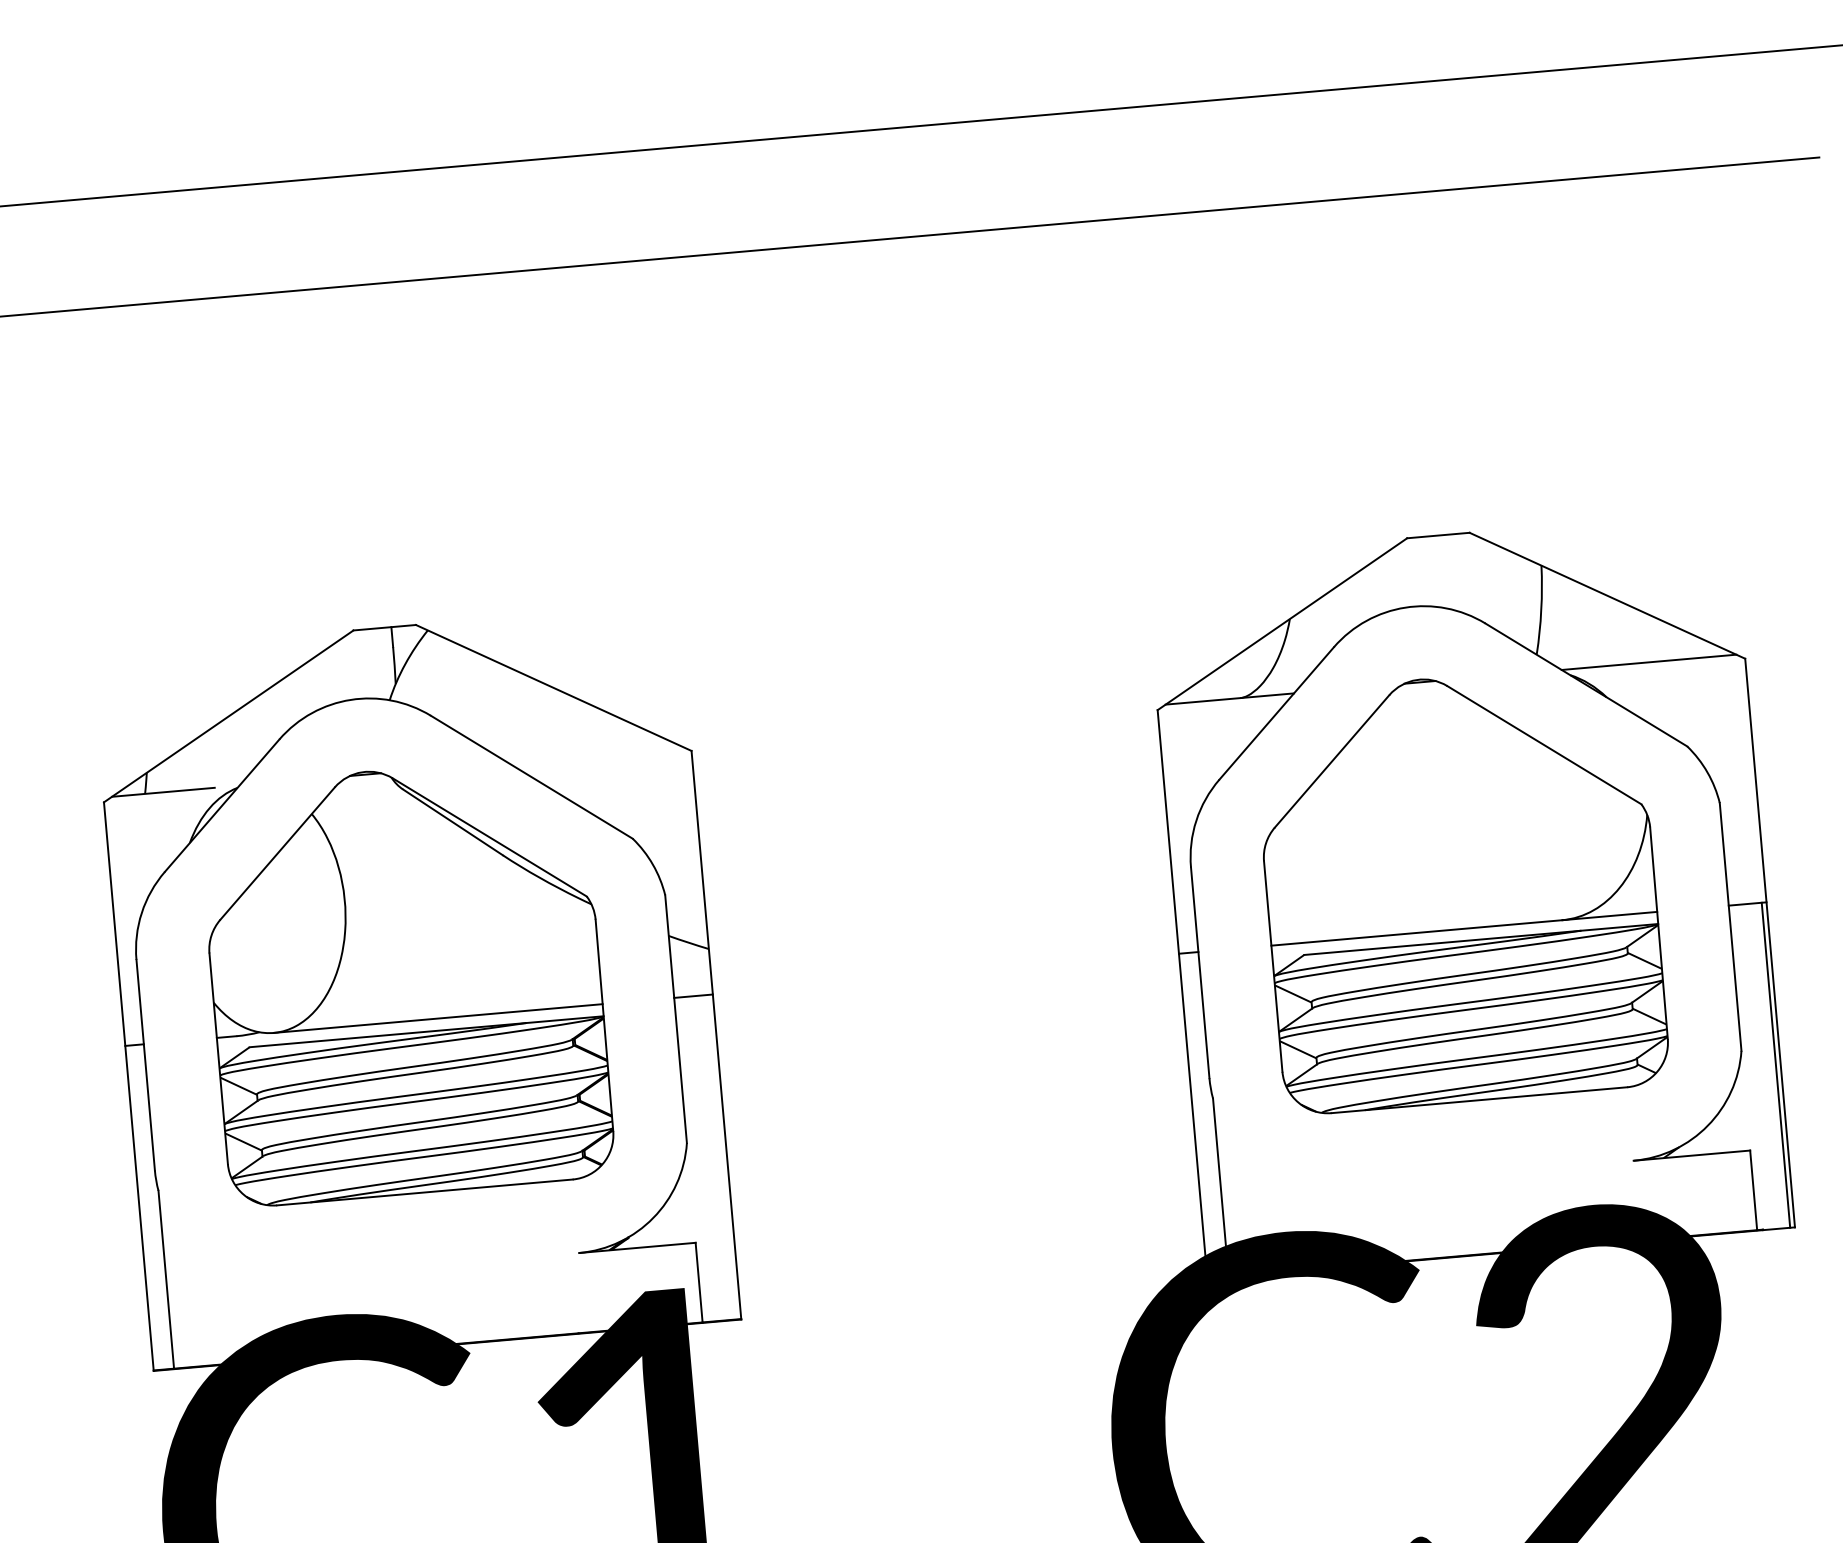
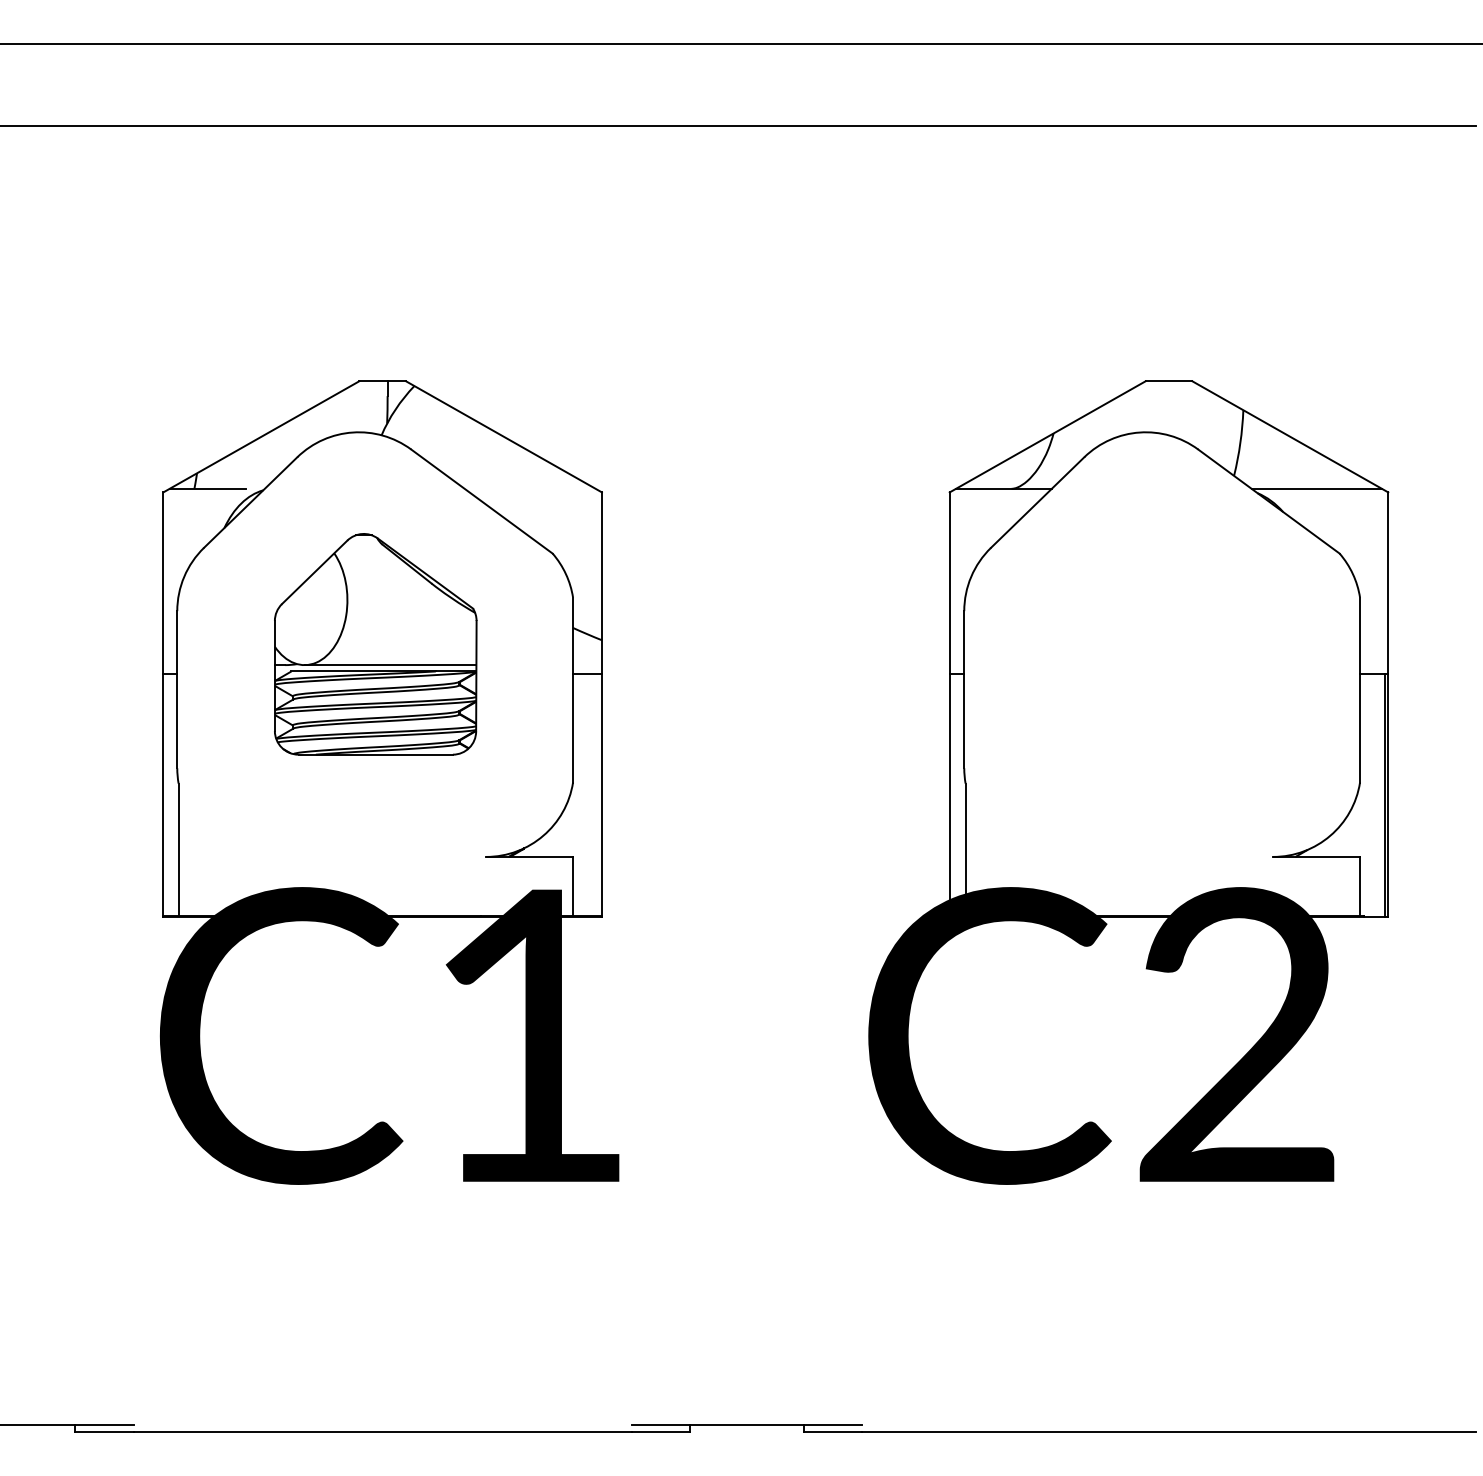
part: (1460, 887) -> (1162, 643), removed
part: (405, 979) -> (375, 643), size x0.7

